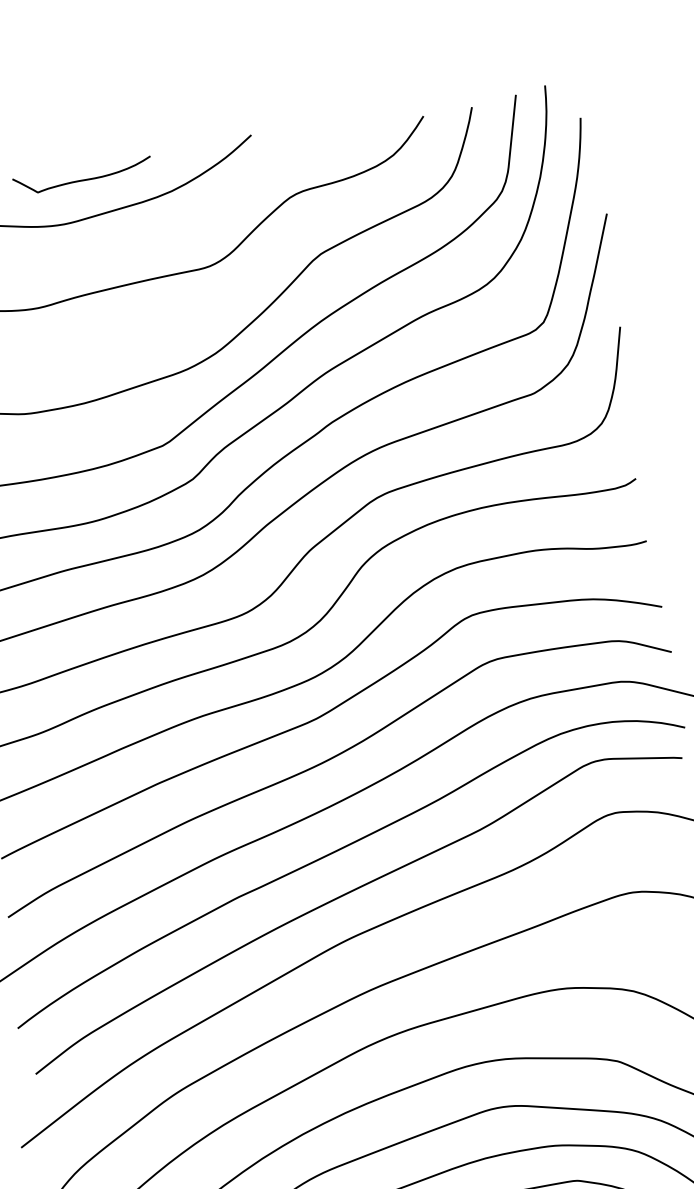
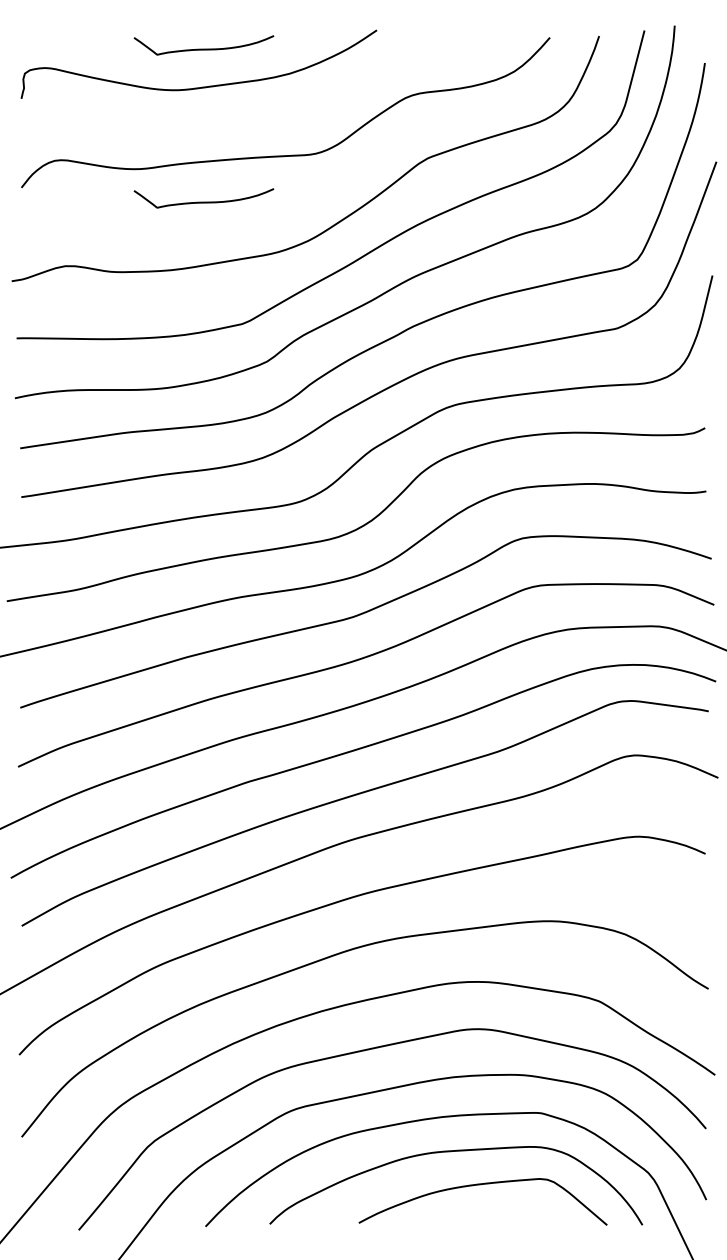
curve: (105, 330) -> (203, 201), added

